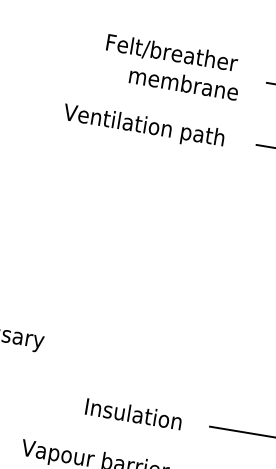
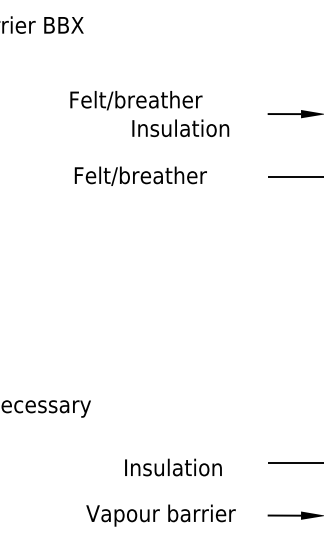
text: (172, 53) -> (136, 100), moved
text: (183, 83) -> (186, 128), membrane -> Insulation
text: (143, 126) -> (154, 177), Ventilation path -> Felt/breather
text: (133, 414) -> (173, 467), moved

